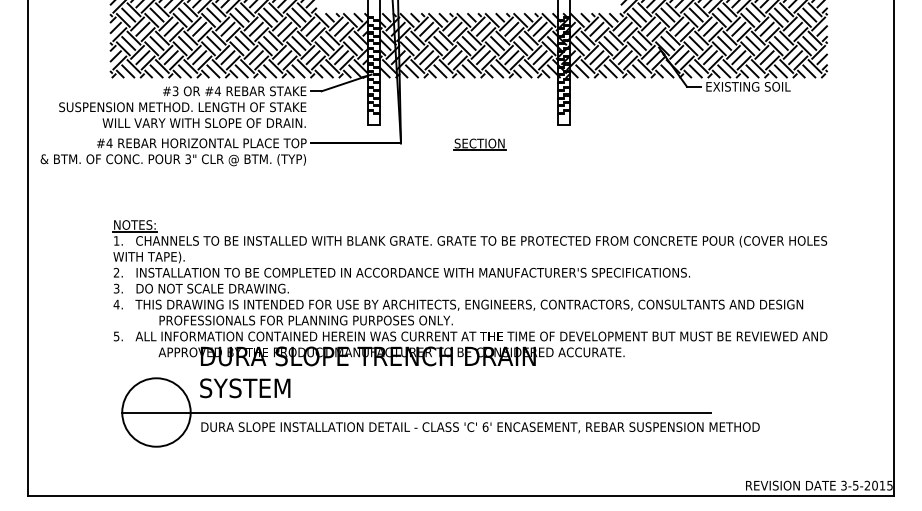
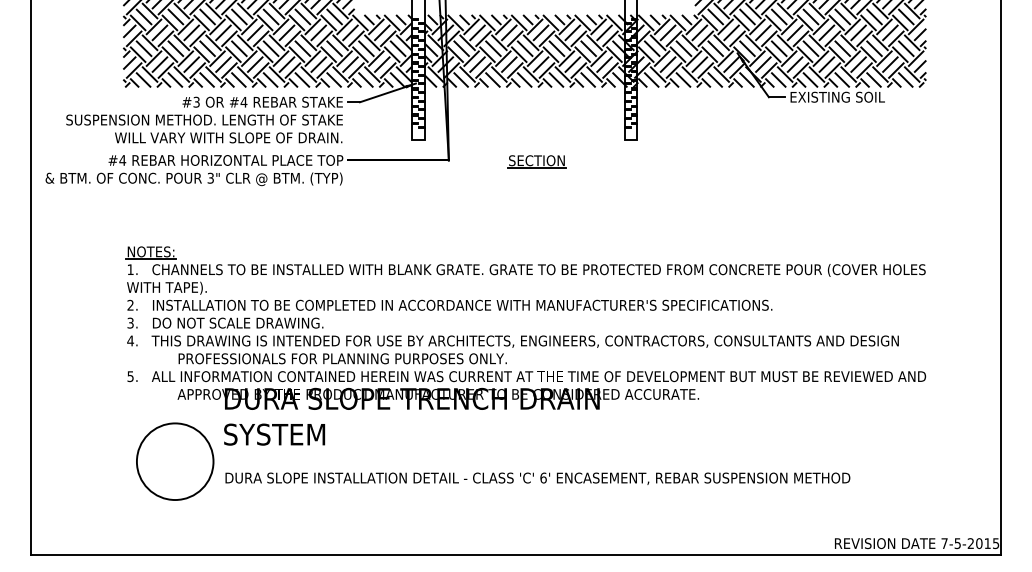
line: (416, 412) -> (466, 461), removed
text: (843, 485) -> (944, 543), 3-5-2015 -> 7-5-2015

